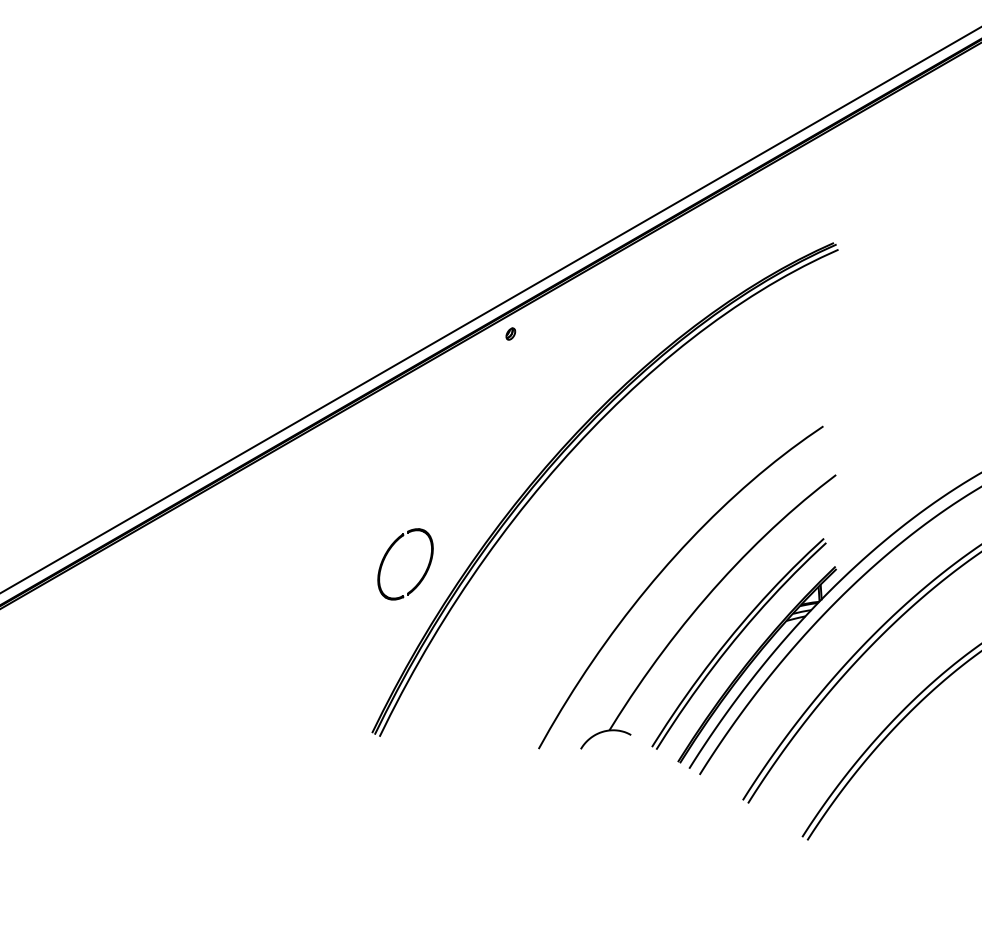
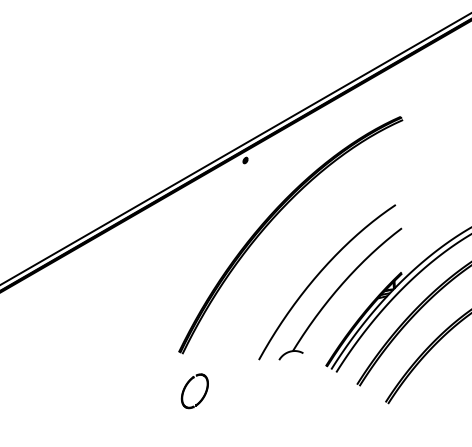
part: (404, 564) -> (194, 391), moved
part: (737, 643) -> (354, 309), removed

